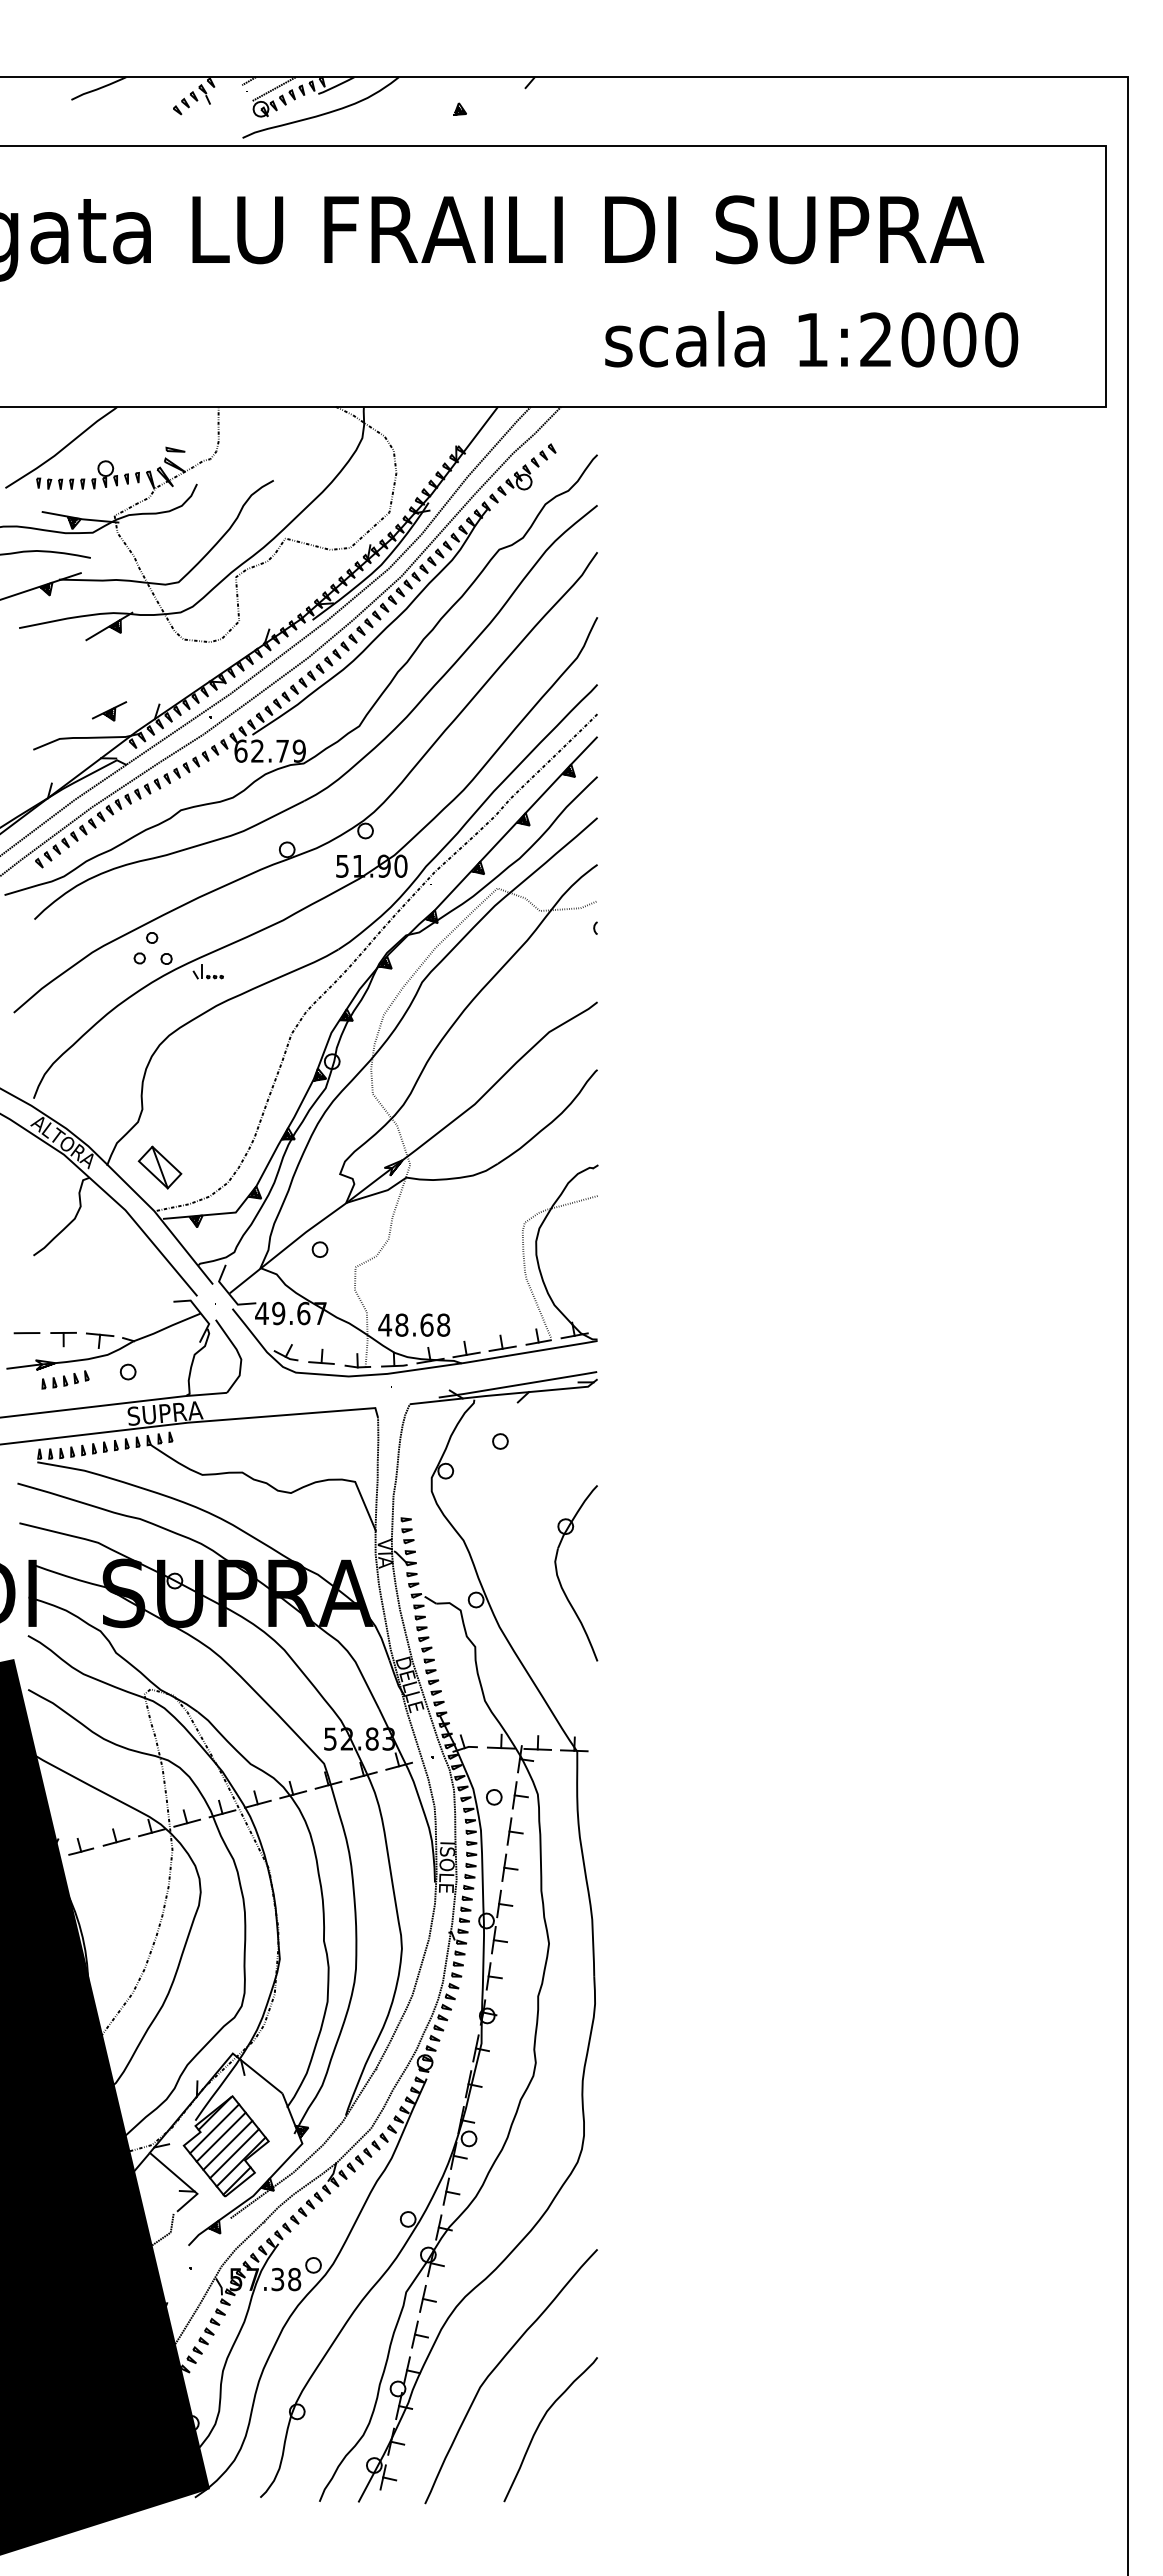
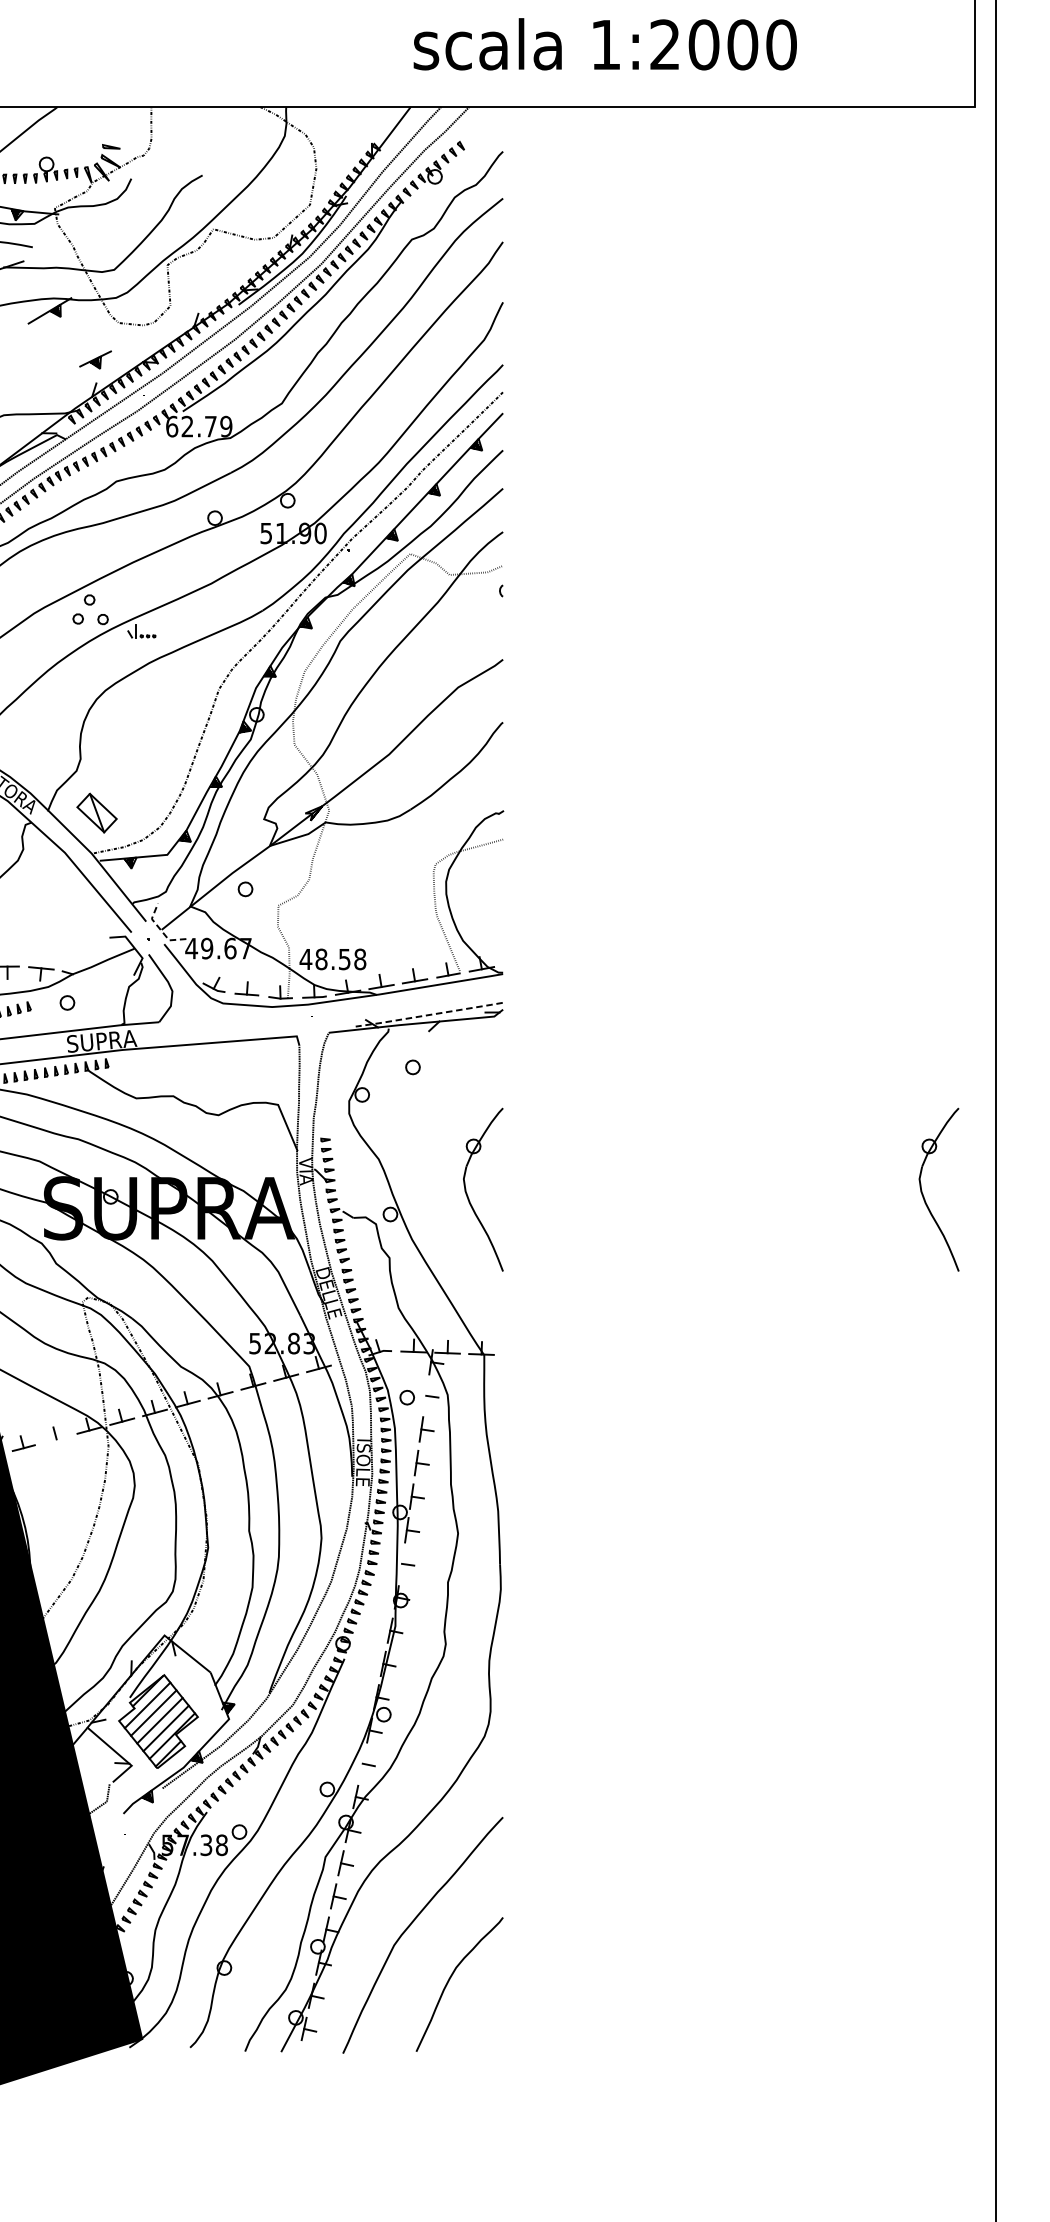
text: (811, 339) -> (605, 44), moved
part: (109, 711) -> (95, 360), moved
line: (228, 1293) -> (160, 930), solid -> dashed
text: (426, 1324) -> (344, 958), 48.68 -> 48.58
line: (517, 1385) -> (428, 1015), solid -> dashed
part: (1051, 1580) -> (924, 1196), added
line: (514, 1795) -> (426, 1395), removed
line: (116, 1841) -> (56, 1438), removed
line: (488, 1976) -> (401, 1563), removed
line: (445, 2191) -> (361, 1763), removed

